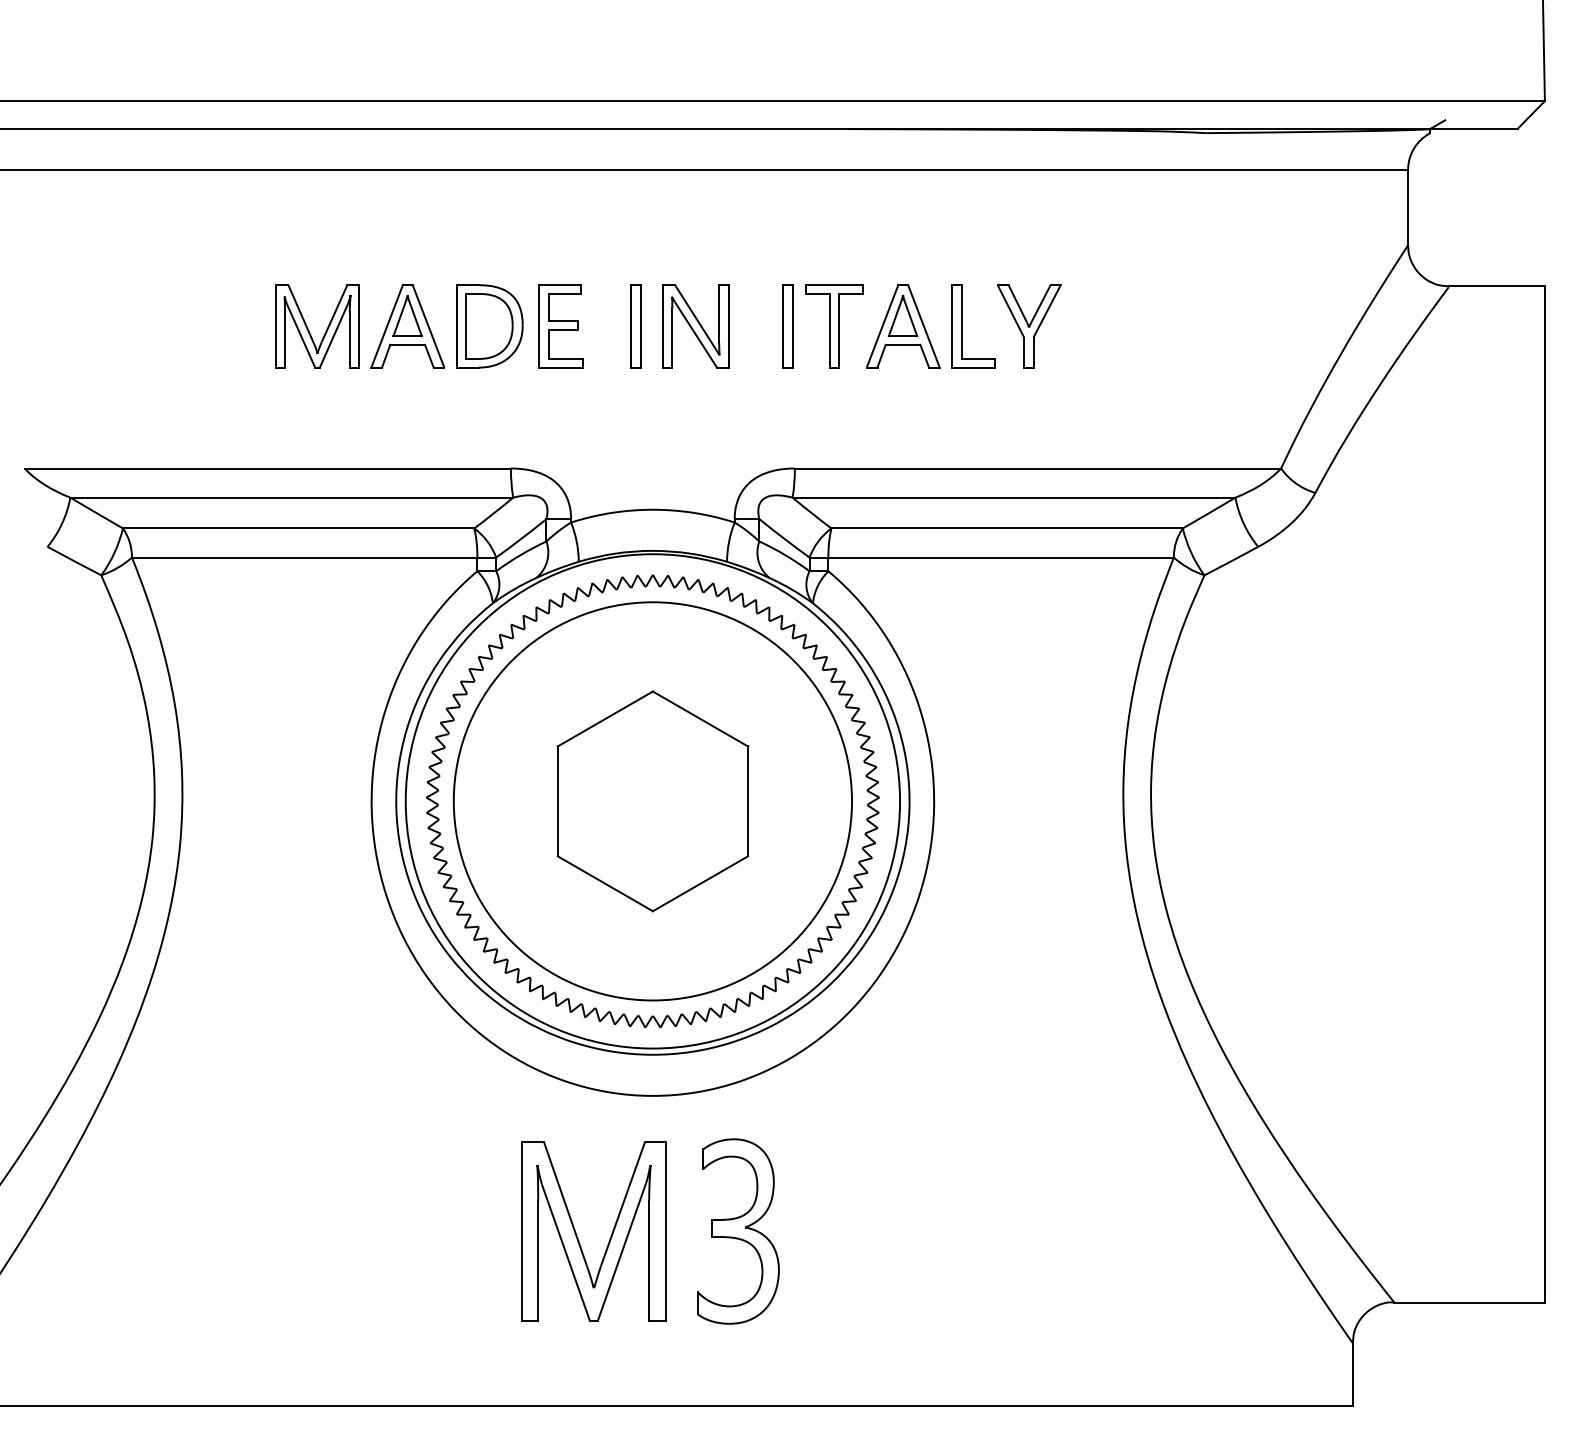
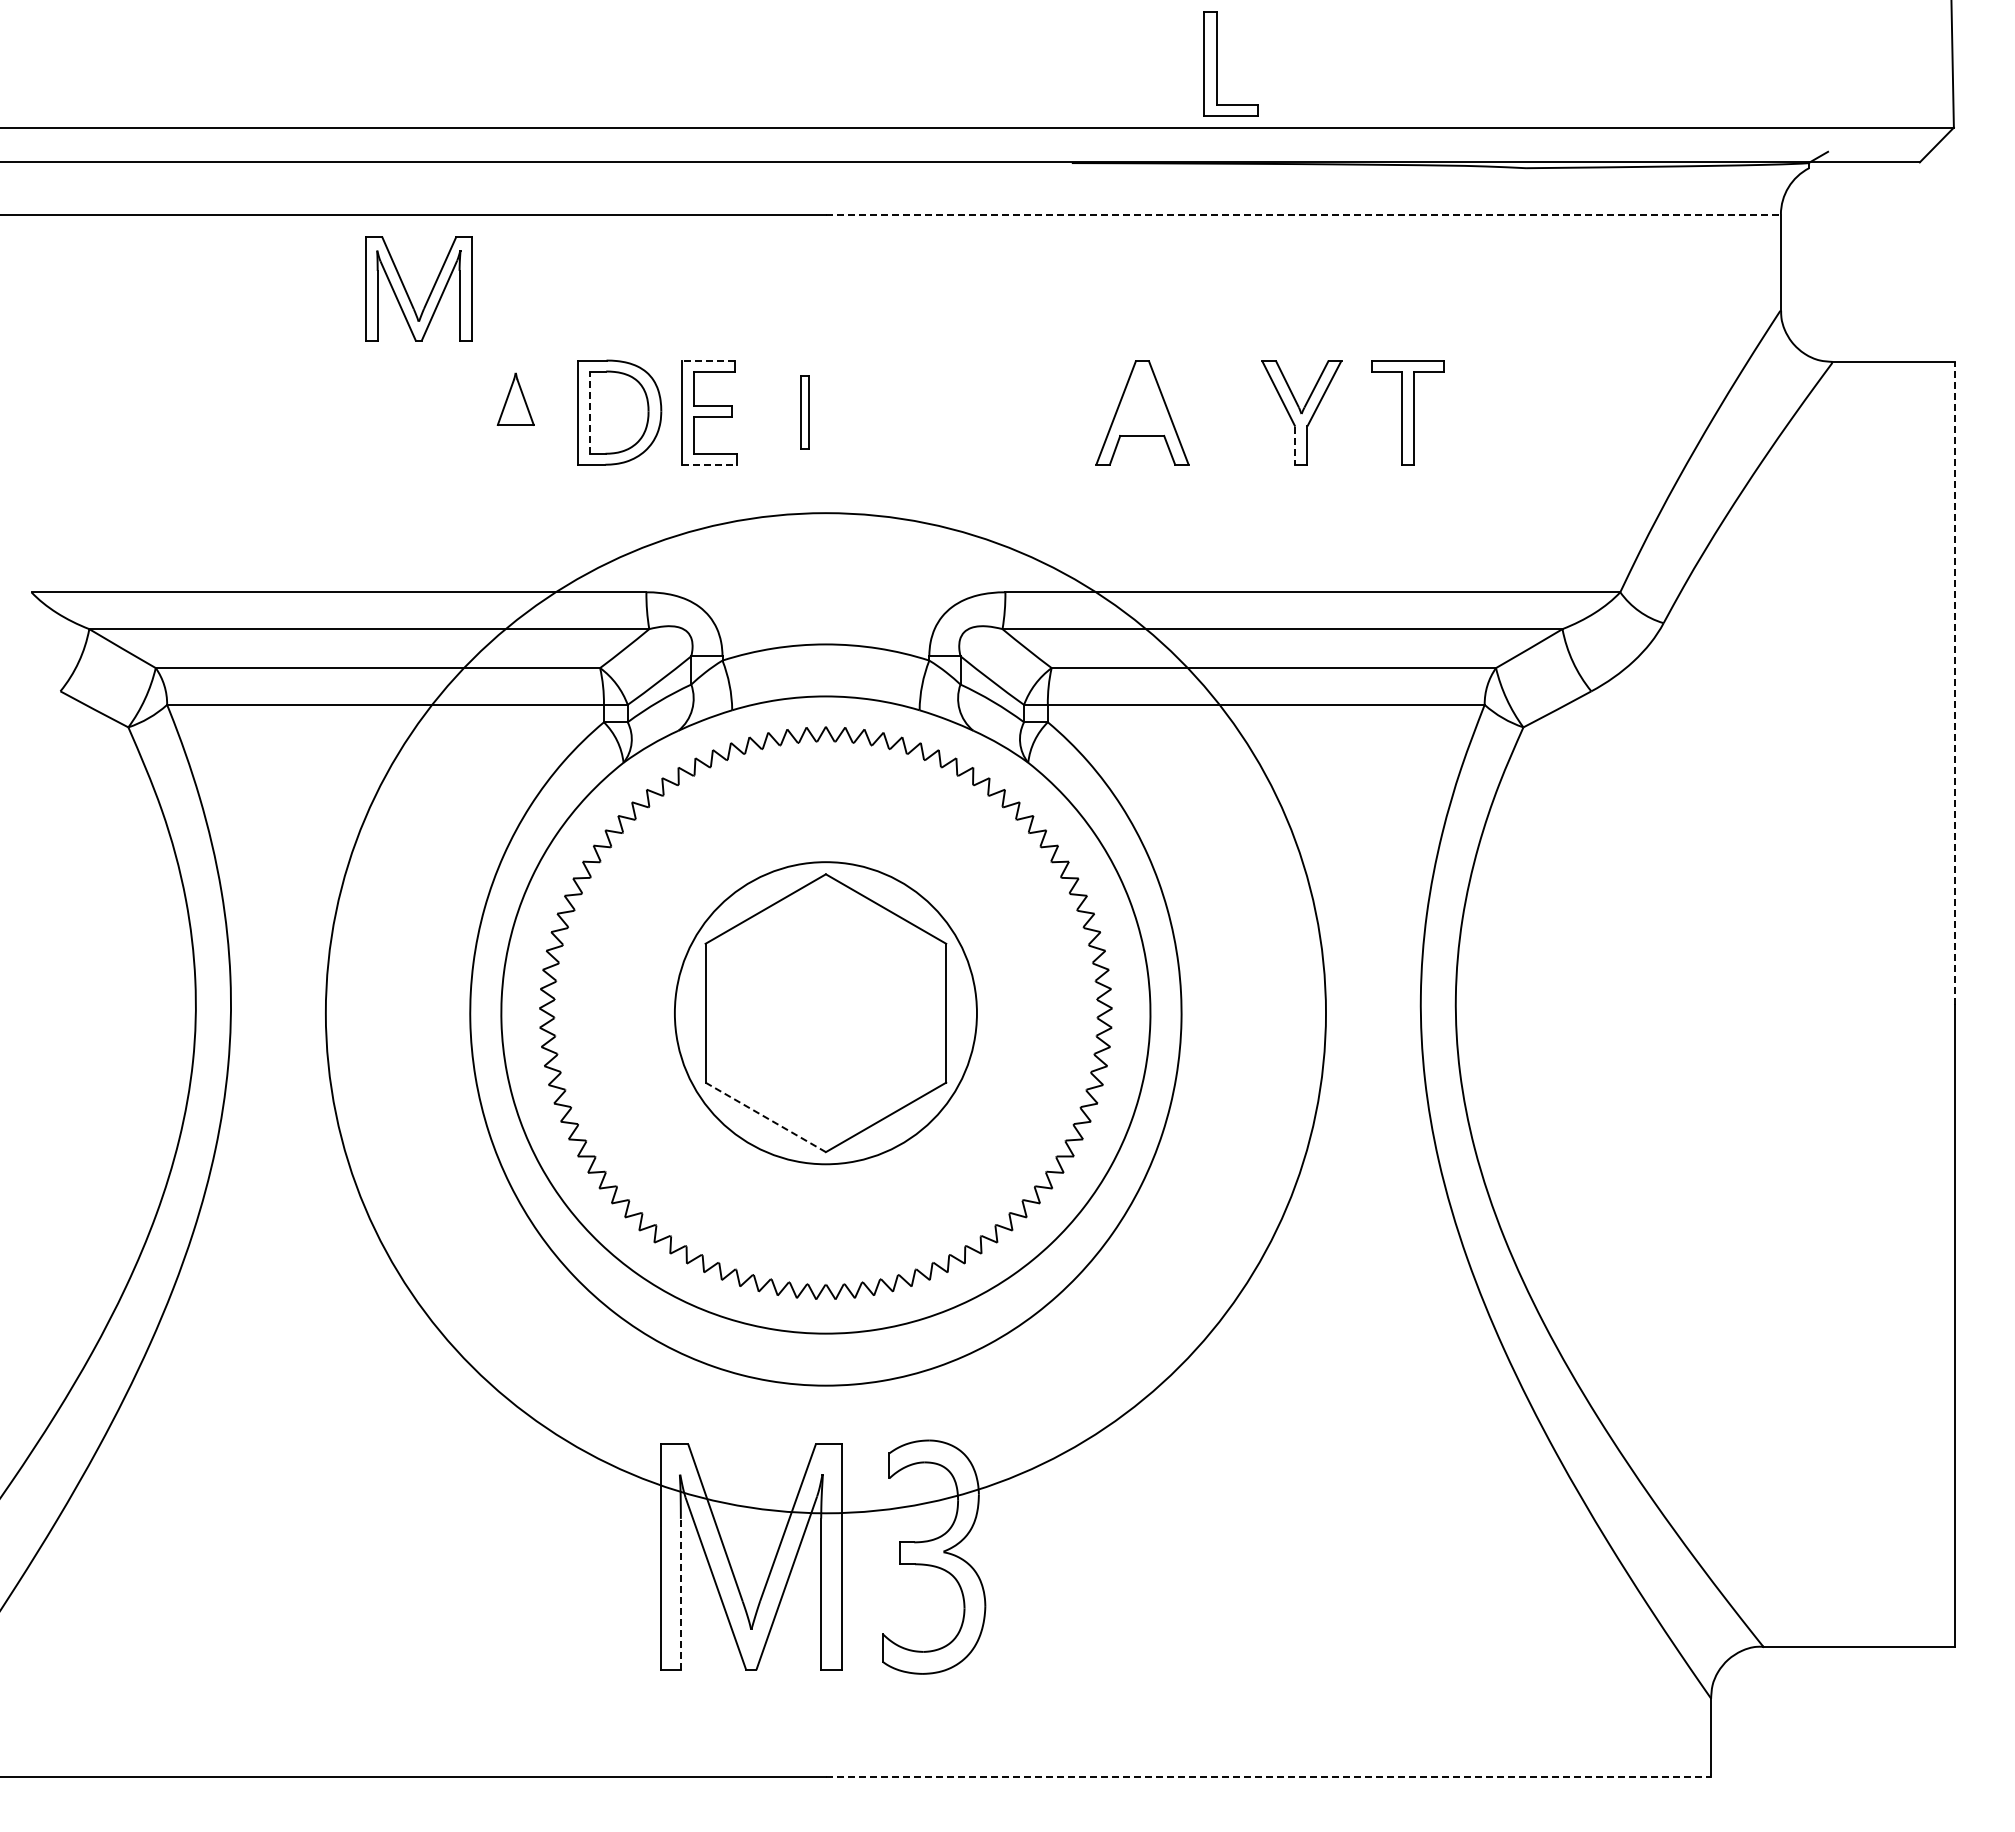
line: (1030, 169) -> (1303, 214), solid -> dashed
line: (559, 285) -> (707, 360), solid -> dashed
part: (903, 315) -> (1142, 398), removed
part: (407, 326) -> (515, 412), removed
line: (466, 326) -> (590, 412), solid -> dashed
part: (635, 326) -> (804, 412), size x0.7
part: (695, 326) -> (879, 412), removed
part: (787, 326) -> (996, 412), removed
part: (834, 326) -> (1407, 412), moved
part: (962, 326) -> (1217, 63), moved
part: (308, 328) -> (407, 291), moved
line: (1024, 353) -> (1295, 446), solid -> dashed
line: (561, 367) -> (710, 464), solid -> dashed
line: (1545, 539) -> (1954, 682), solid -> dashed
circle: (652, 800) -> (825, 1012), size x1.6
circle: (652, 801) -> (825, 1013), size x0.6
line: (605, 883) -> (766, 1117), solid -> dashed
line: (537, 1261) -> (680, 1594), solid -> dashed
line: (1002, 1405) -> (1268, 1777), solid -> dashed

